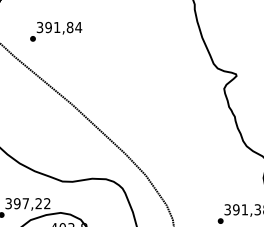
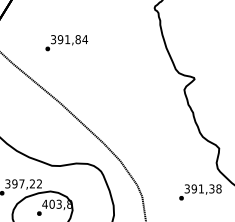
text: (55, 32) -> (66, 43), moved

